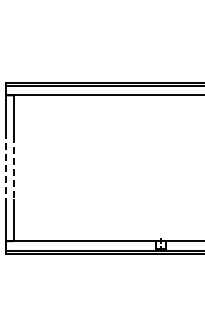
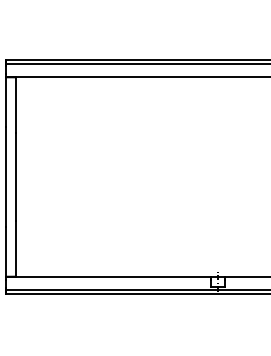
line: (6, 168) -> (6, 177), dashed -> solid
line: (13, 168) -> (15, 177), dashed -> solid

